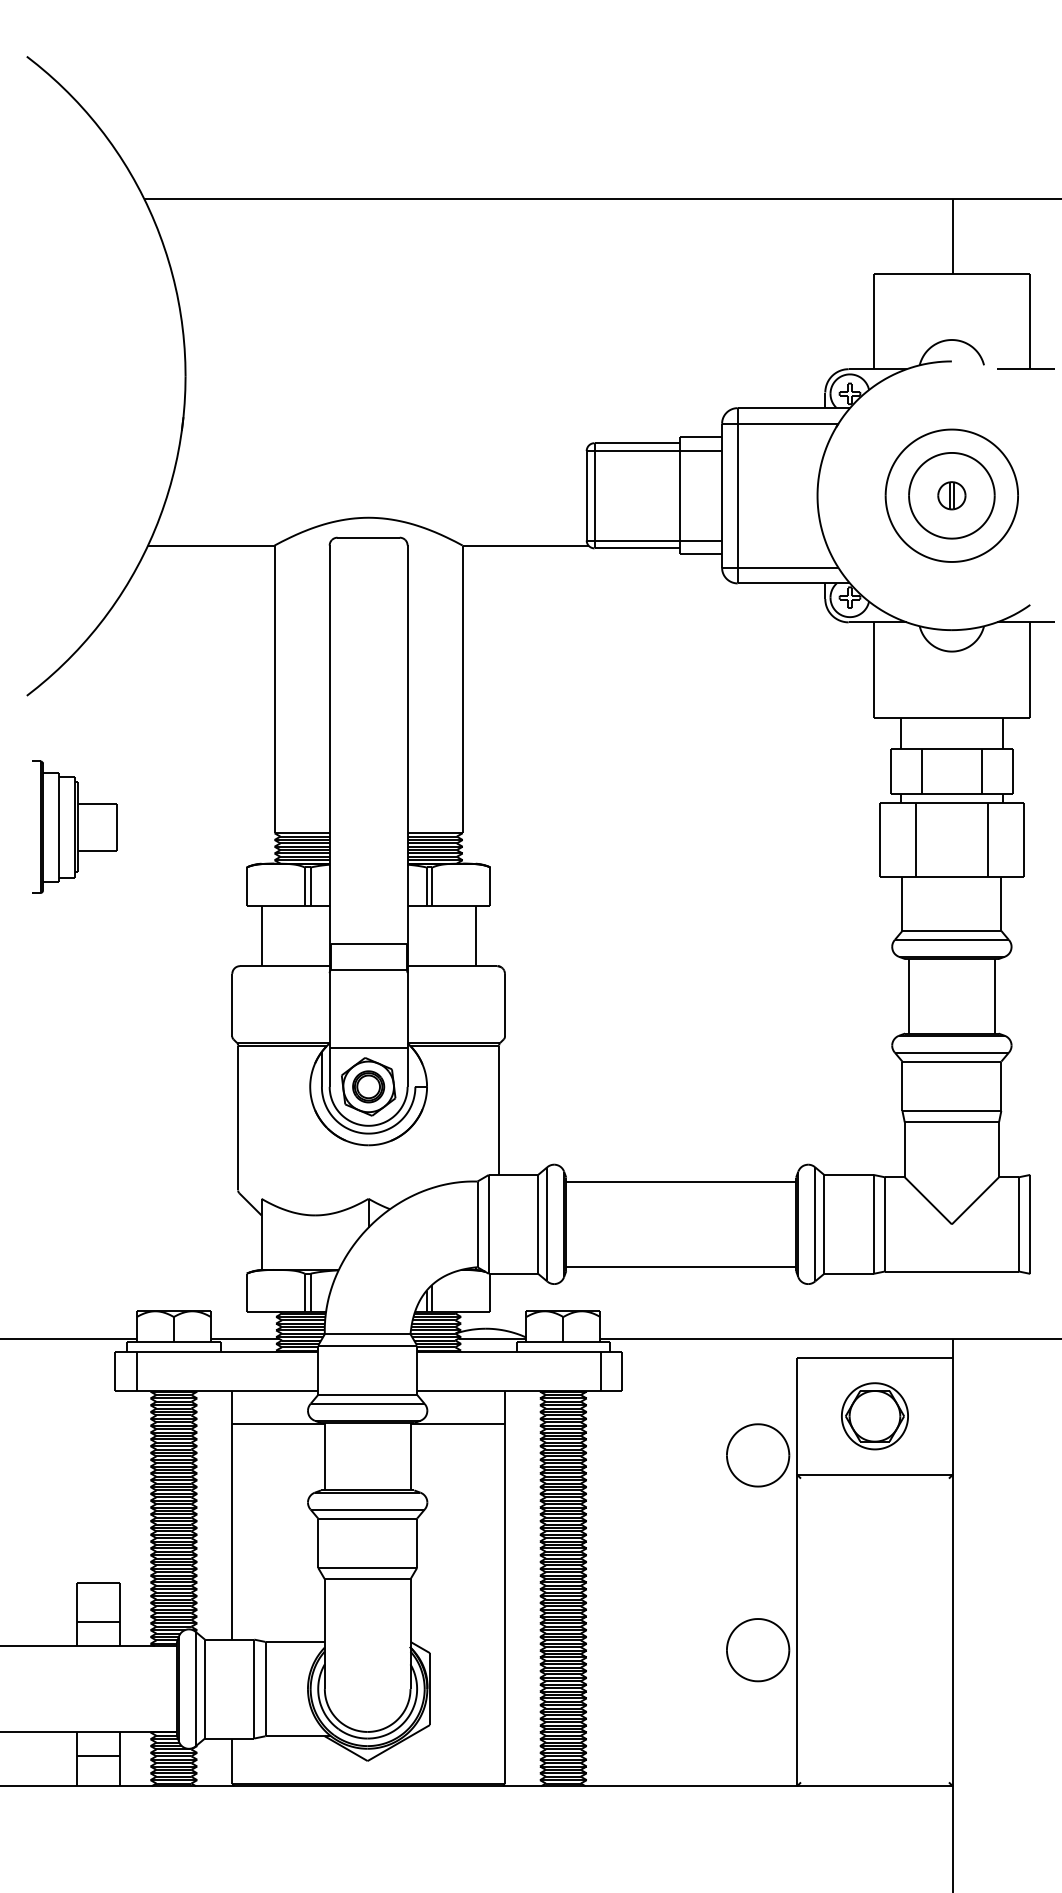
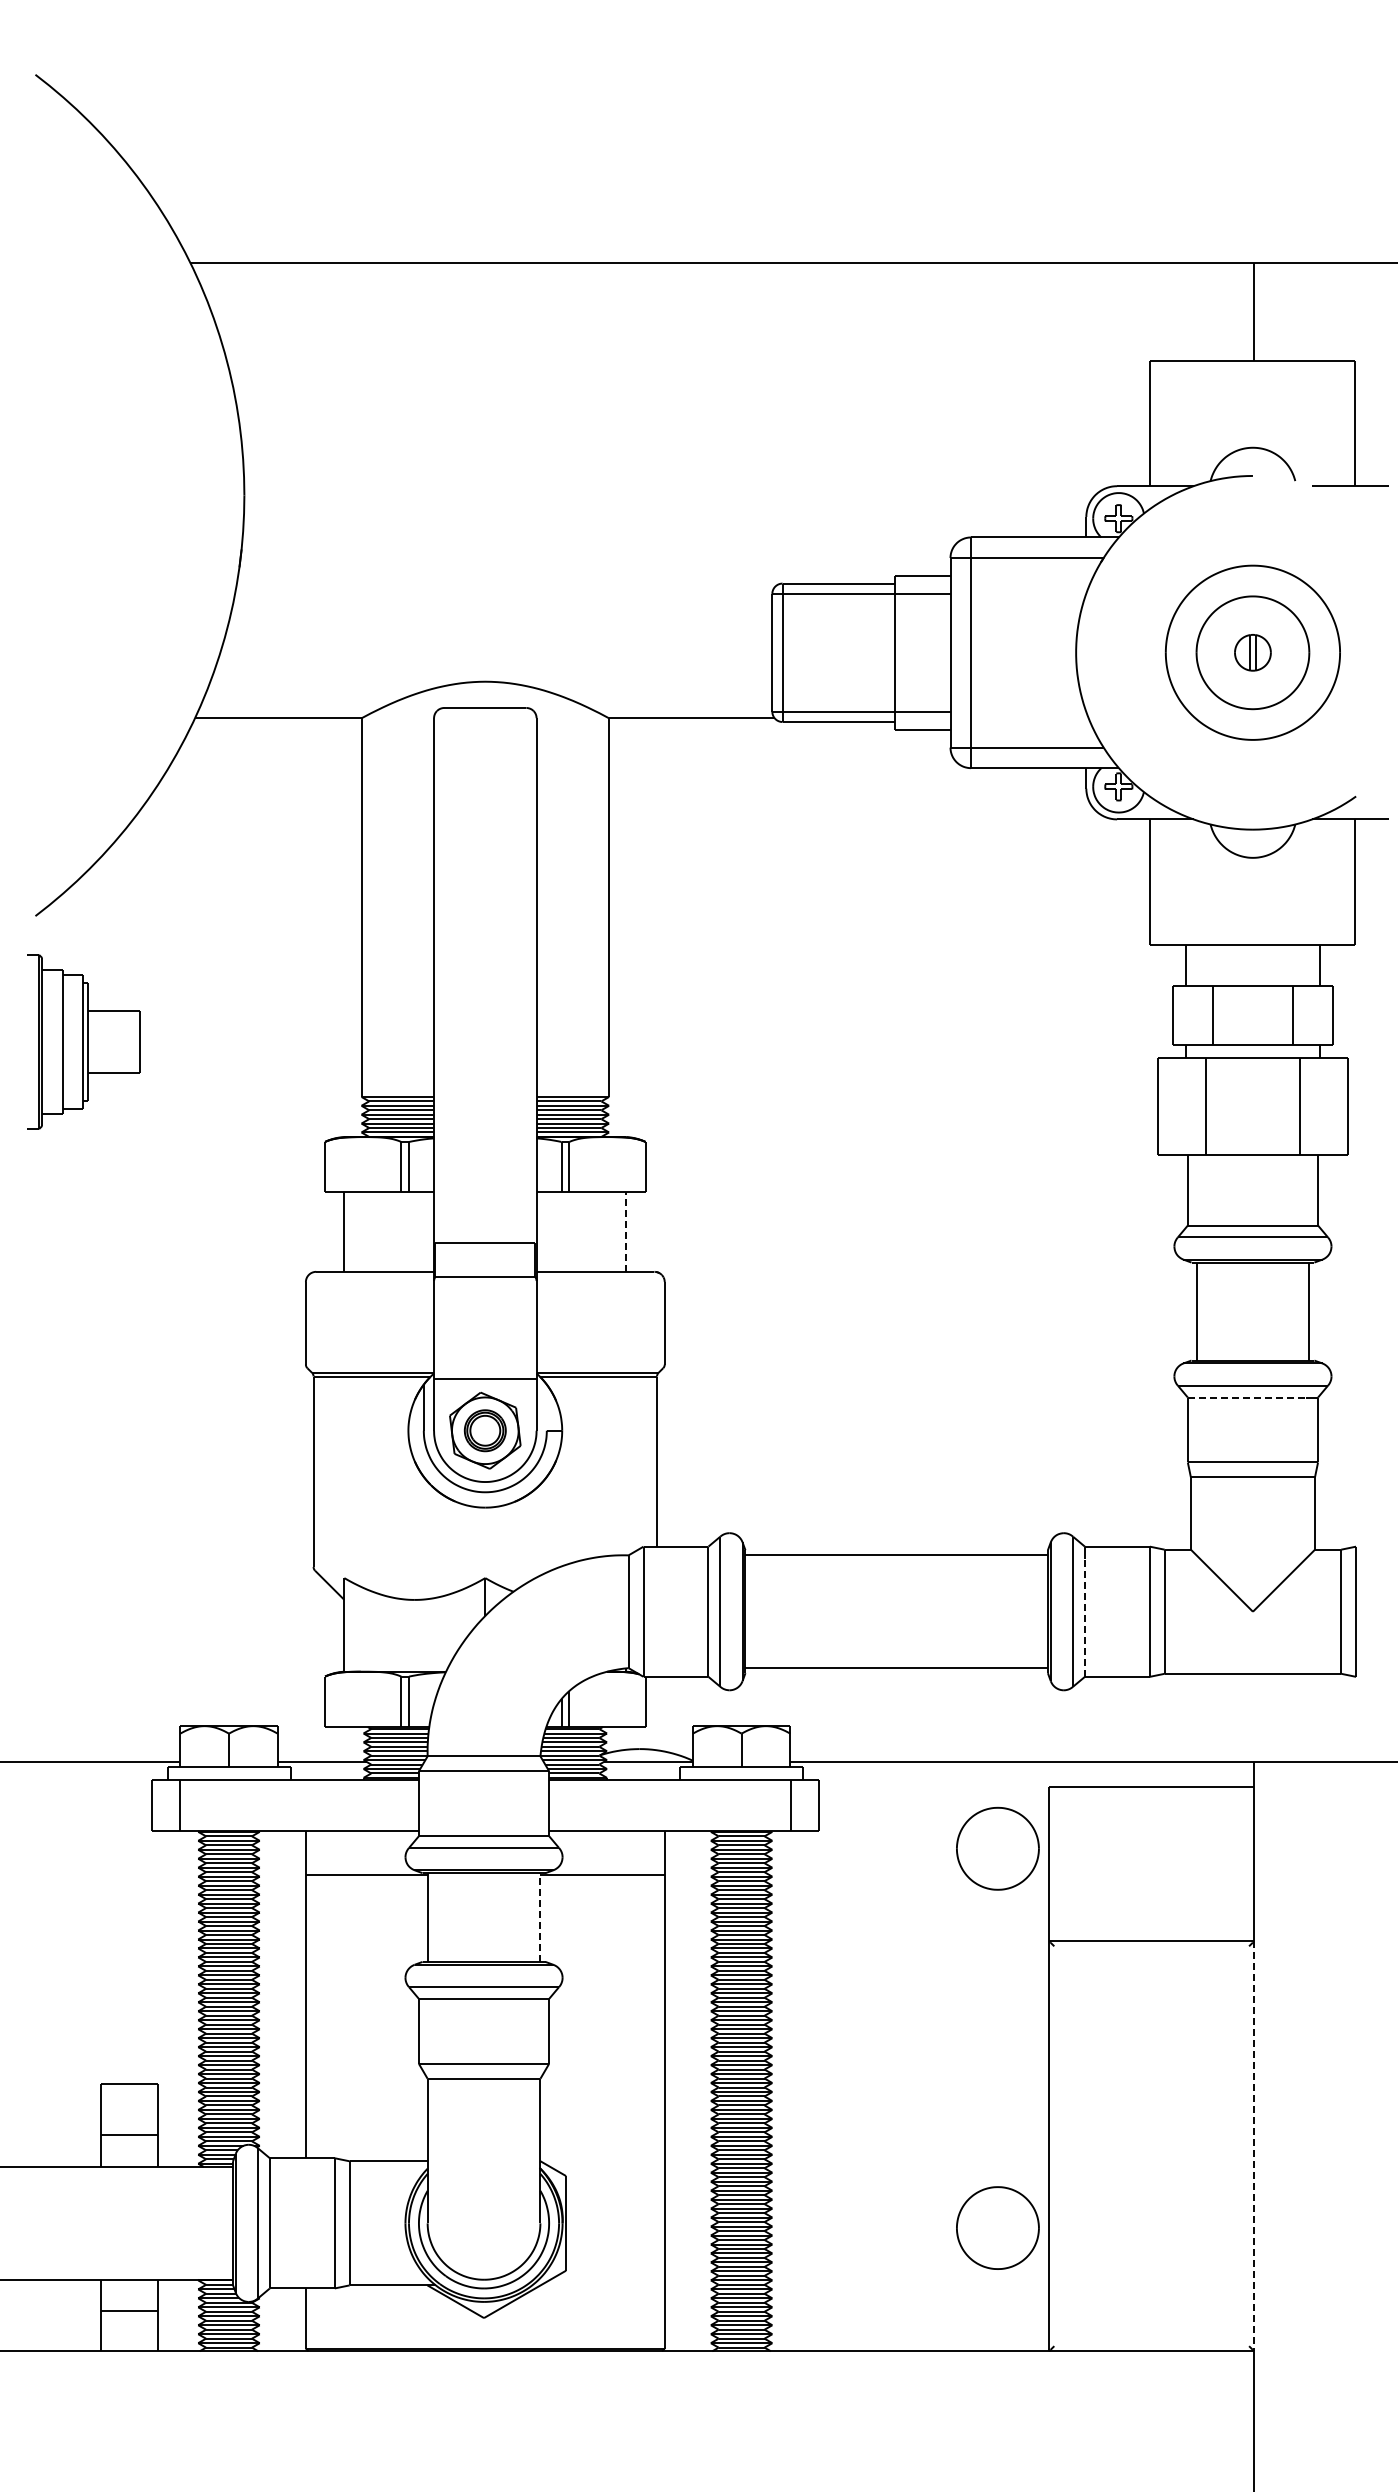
part: (74, 826) -> (83, 1041), moved
line: (475, 936) -> (626, 1232), solid -> dashed
line: (946, 1061) -> (1246, 1397), solid -> dashed
line: (823, 1228) -> (1084, 1617), solid -> dashed
part: (874, 1415) -> (1151, 1863), removed
part: (757, 1455) -> (997, 1848), moved
line: (410, 1456) -> (540, 1917), solid -> dashed
line: (953, 1630) -> (1254, 2146), solid -> dashed
part: (757, 1649) -> (997, 2227), moved

